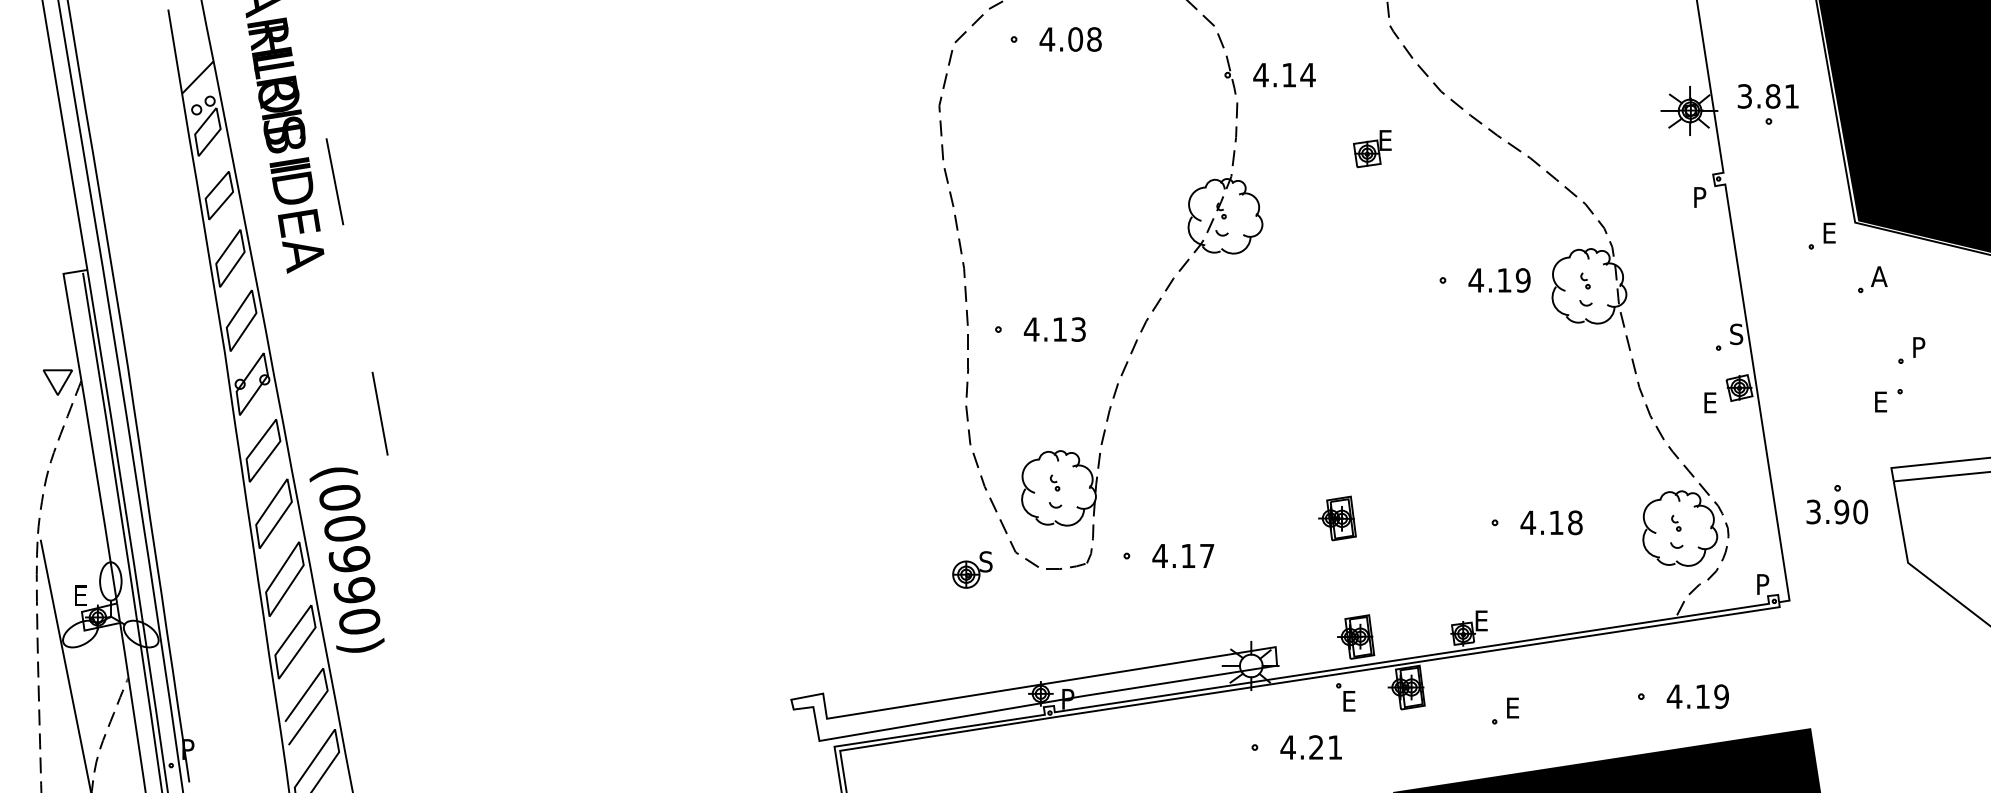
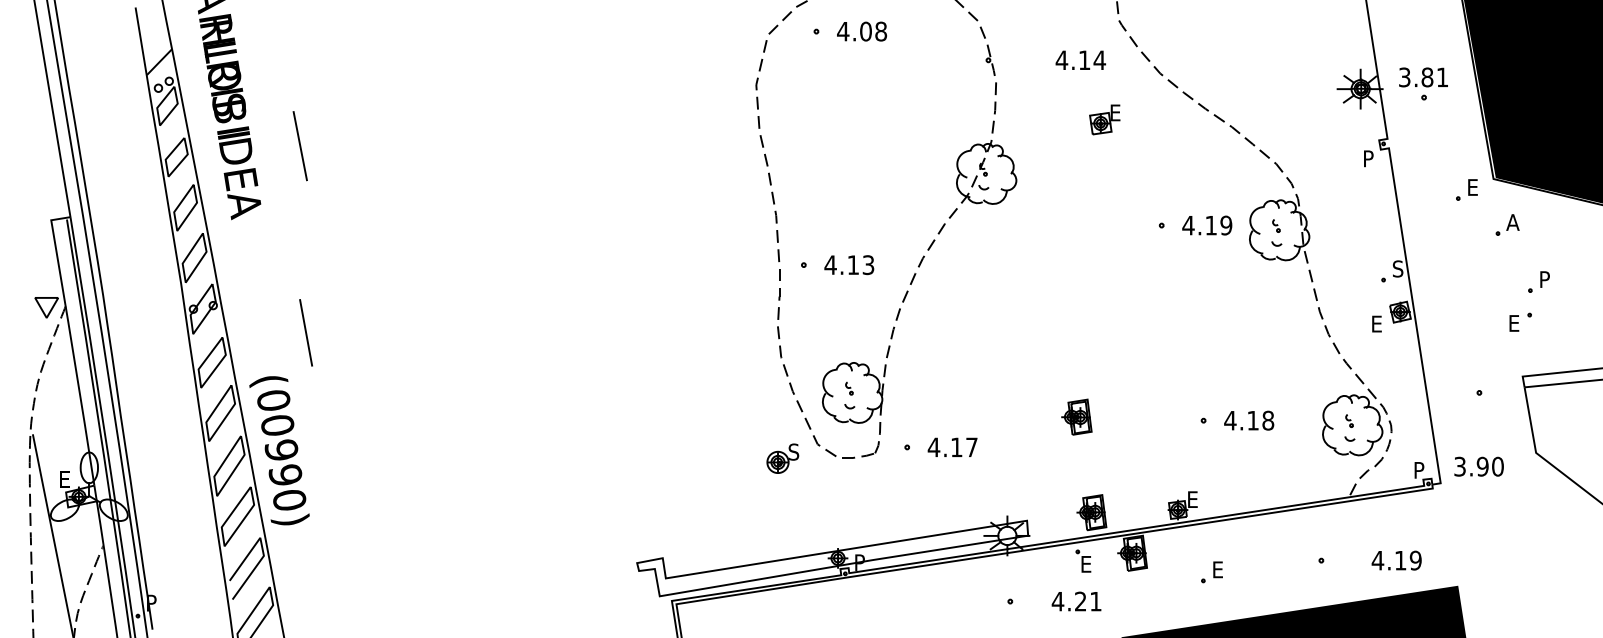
text: (1284, 75) -> (1080, 60), moved
line: (334, 181) -> (299, 145), moved
text: (1837, 511) -> (1479, 466), moved
text: (1697, 696) -> (1396, 560), moved
text: (1310, 747) -> (1076, 601), moved

